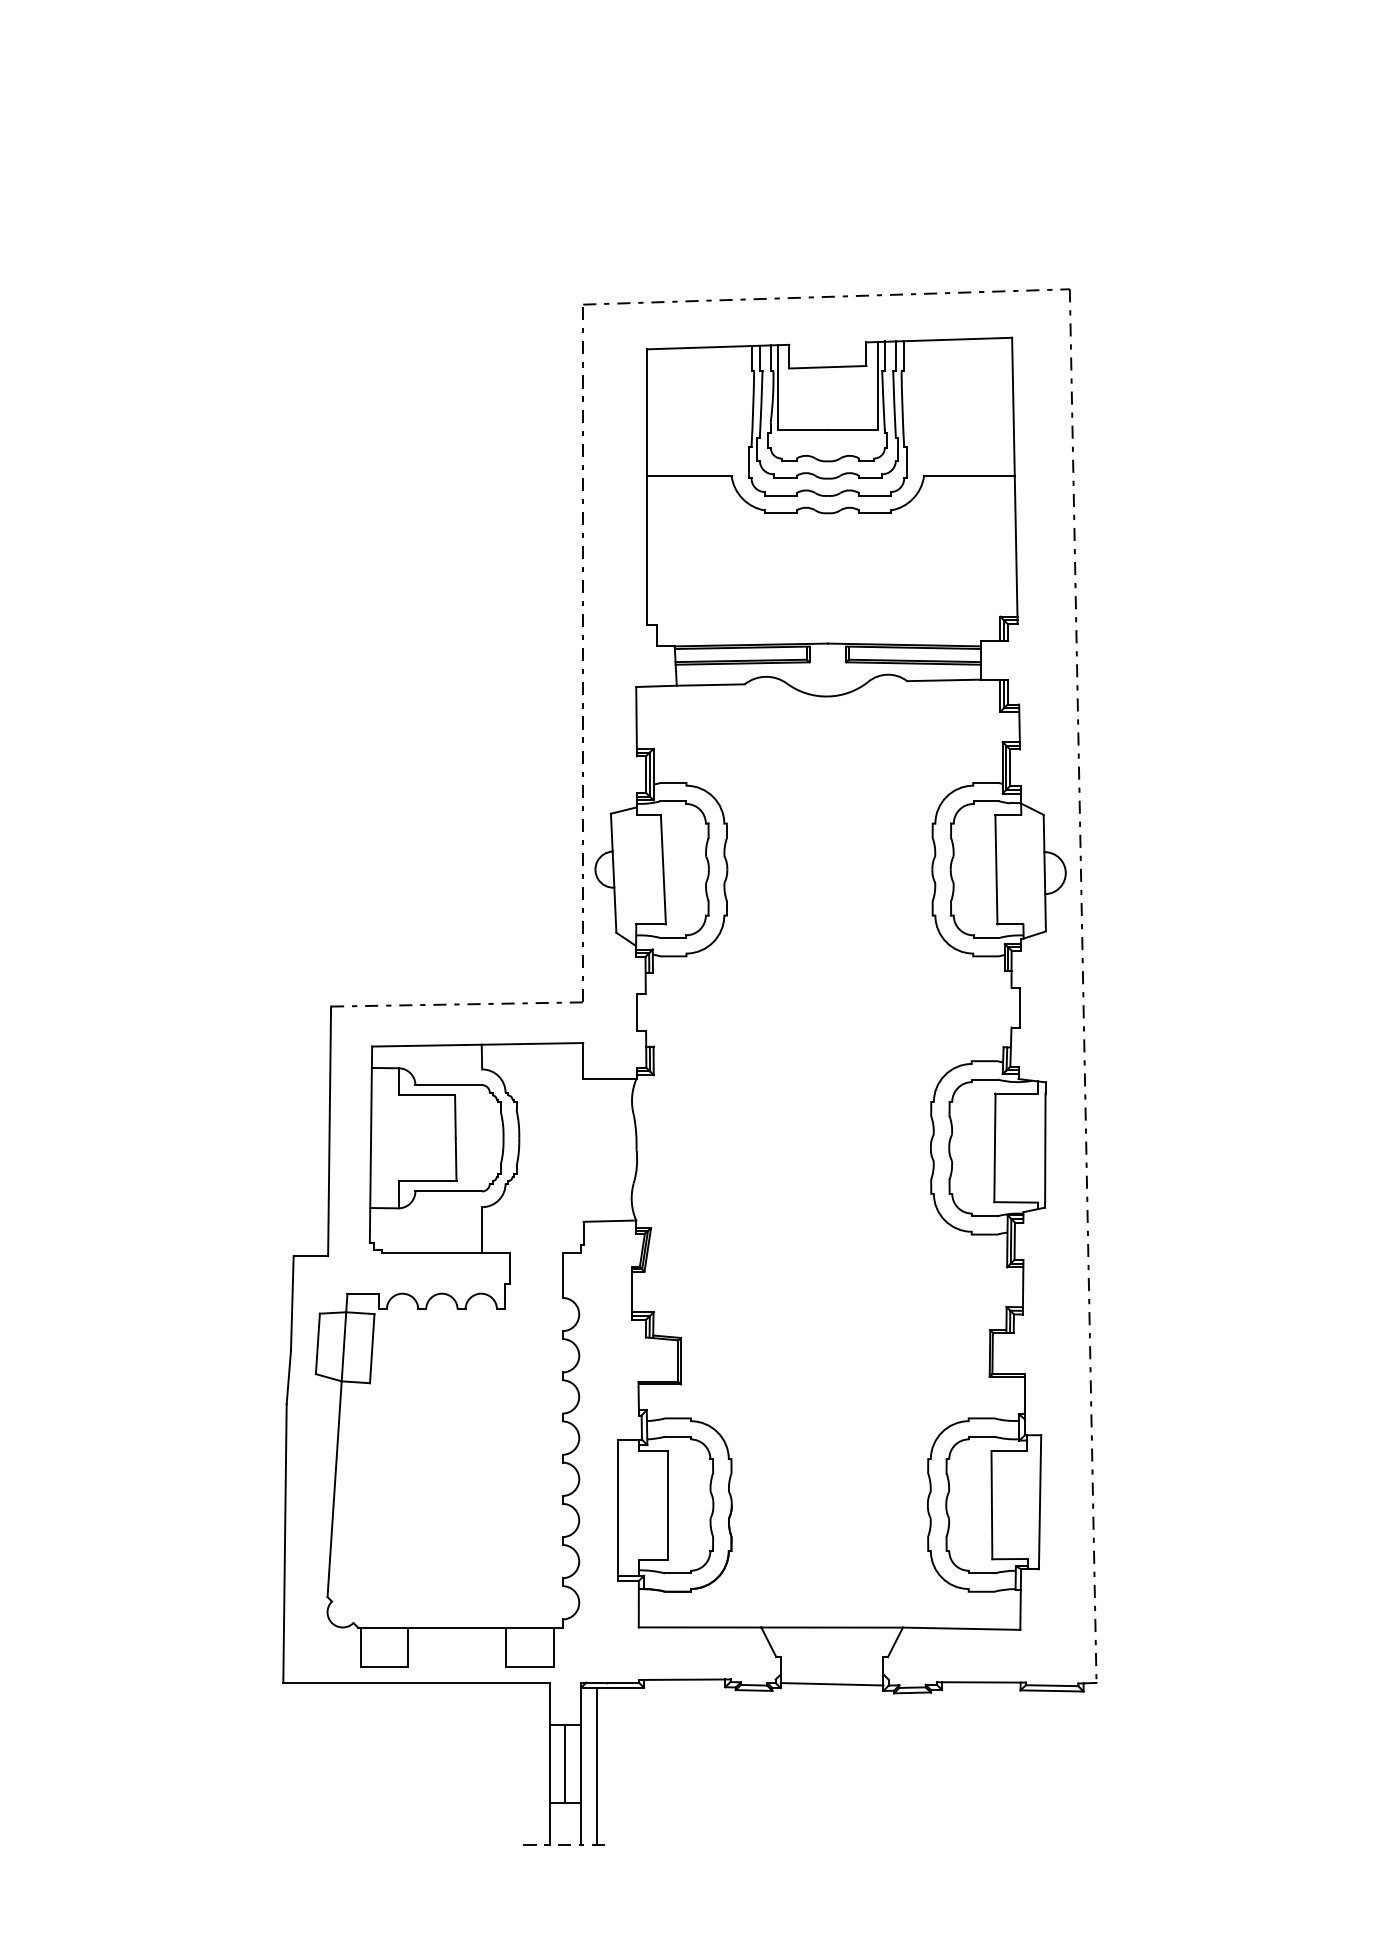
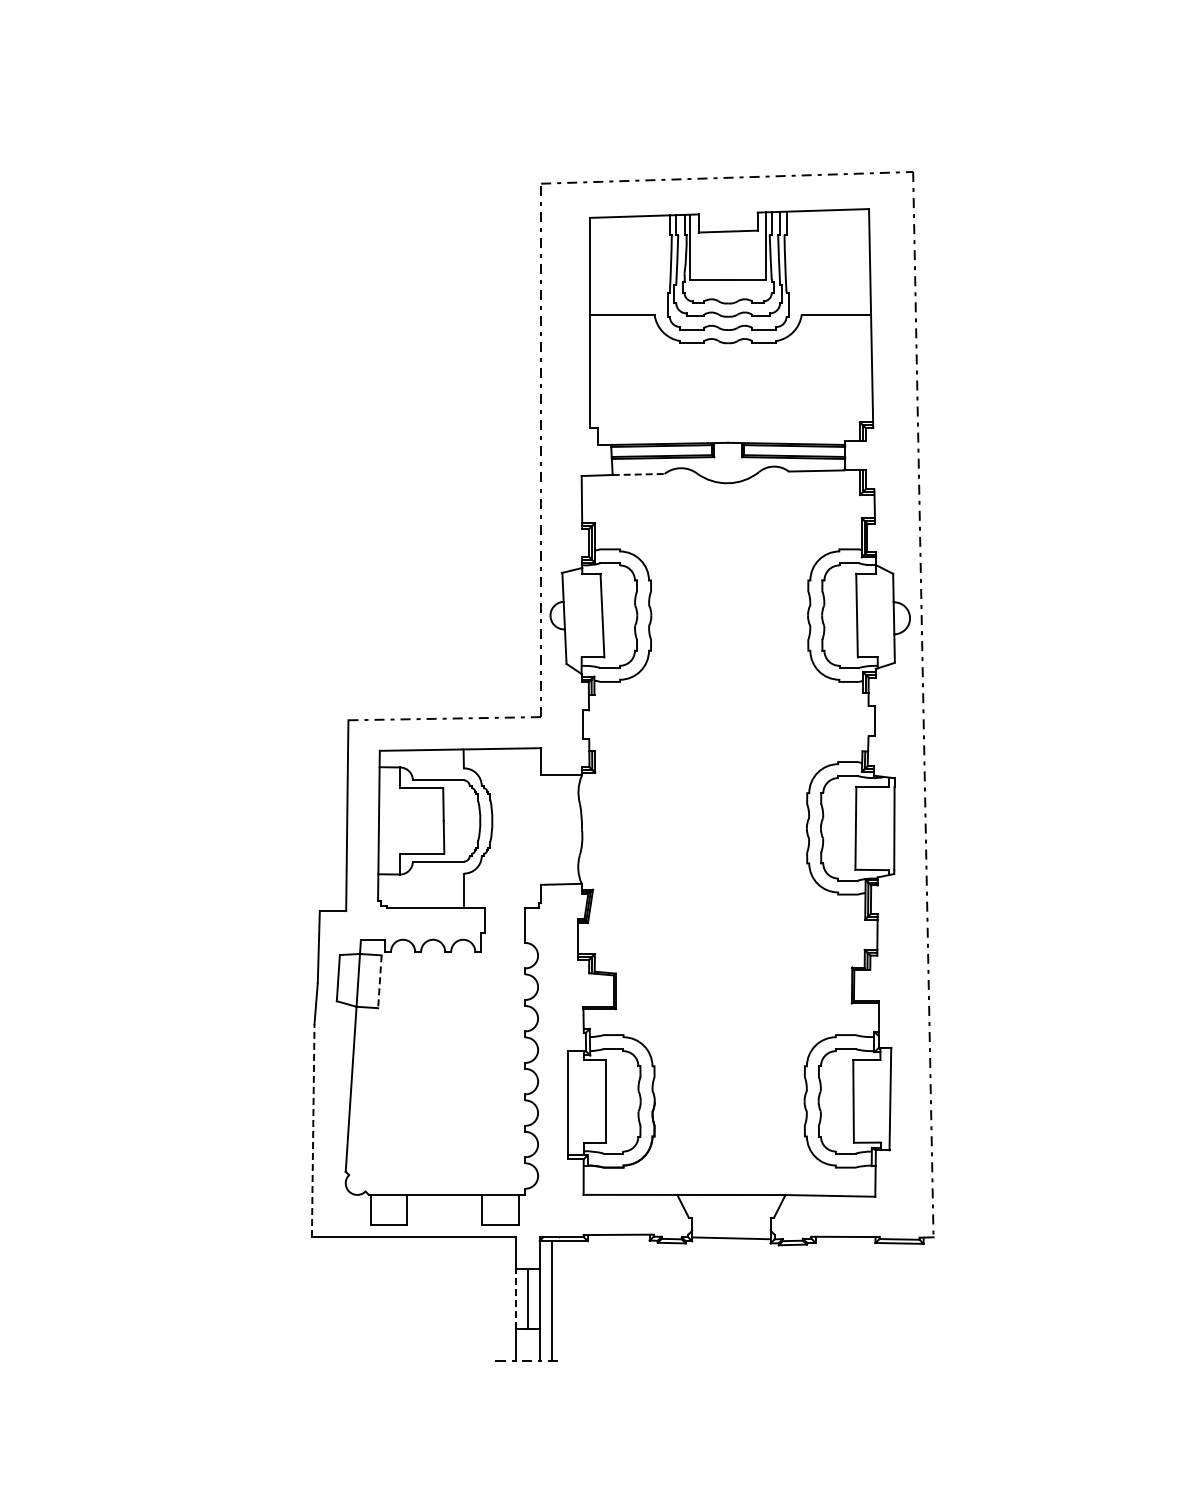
line: (710, 685) -> (638, 474), solid -> dashed
line: (371, 1349) -> (379, 982), solid -> dashed
line: (285, 1543) -> (313, 1130), solid -> dashed
line: (549, 1762) -> (515, 1298), solid -> dashed

